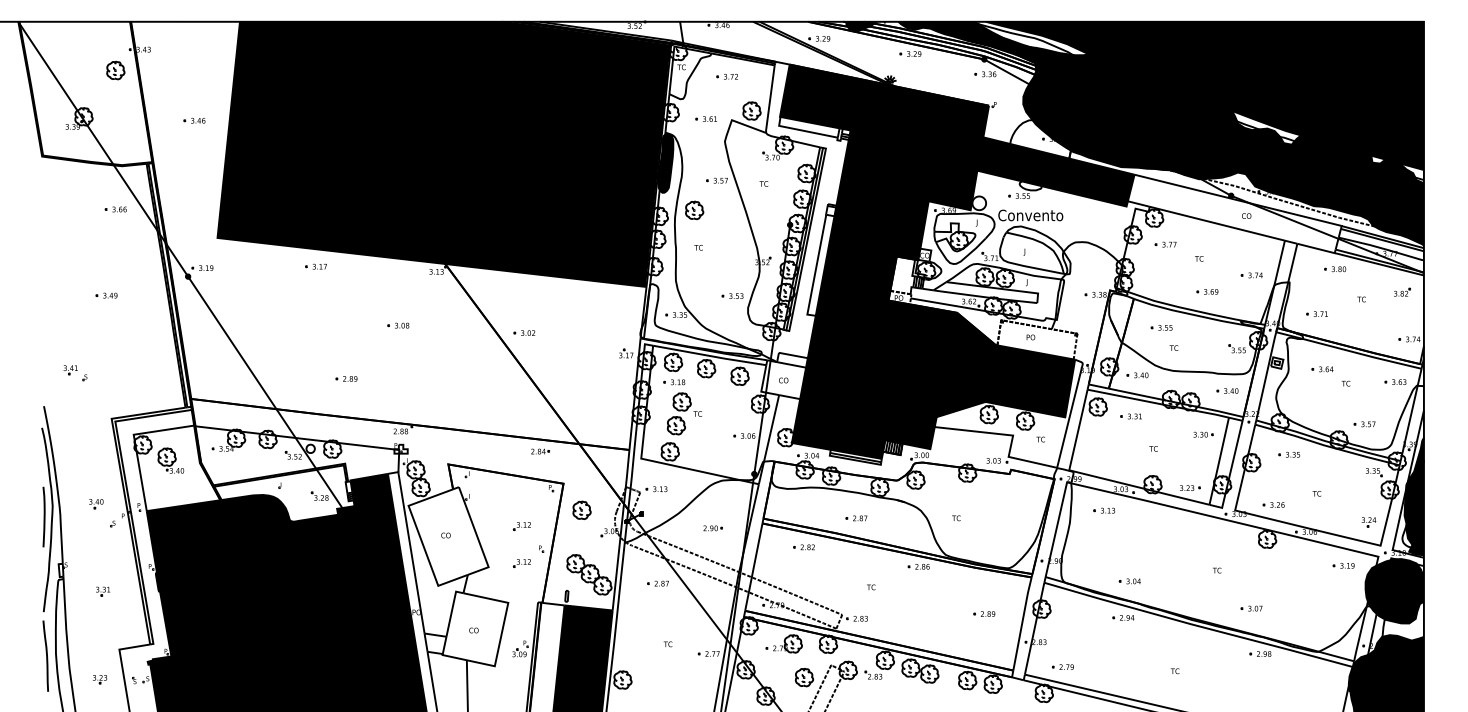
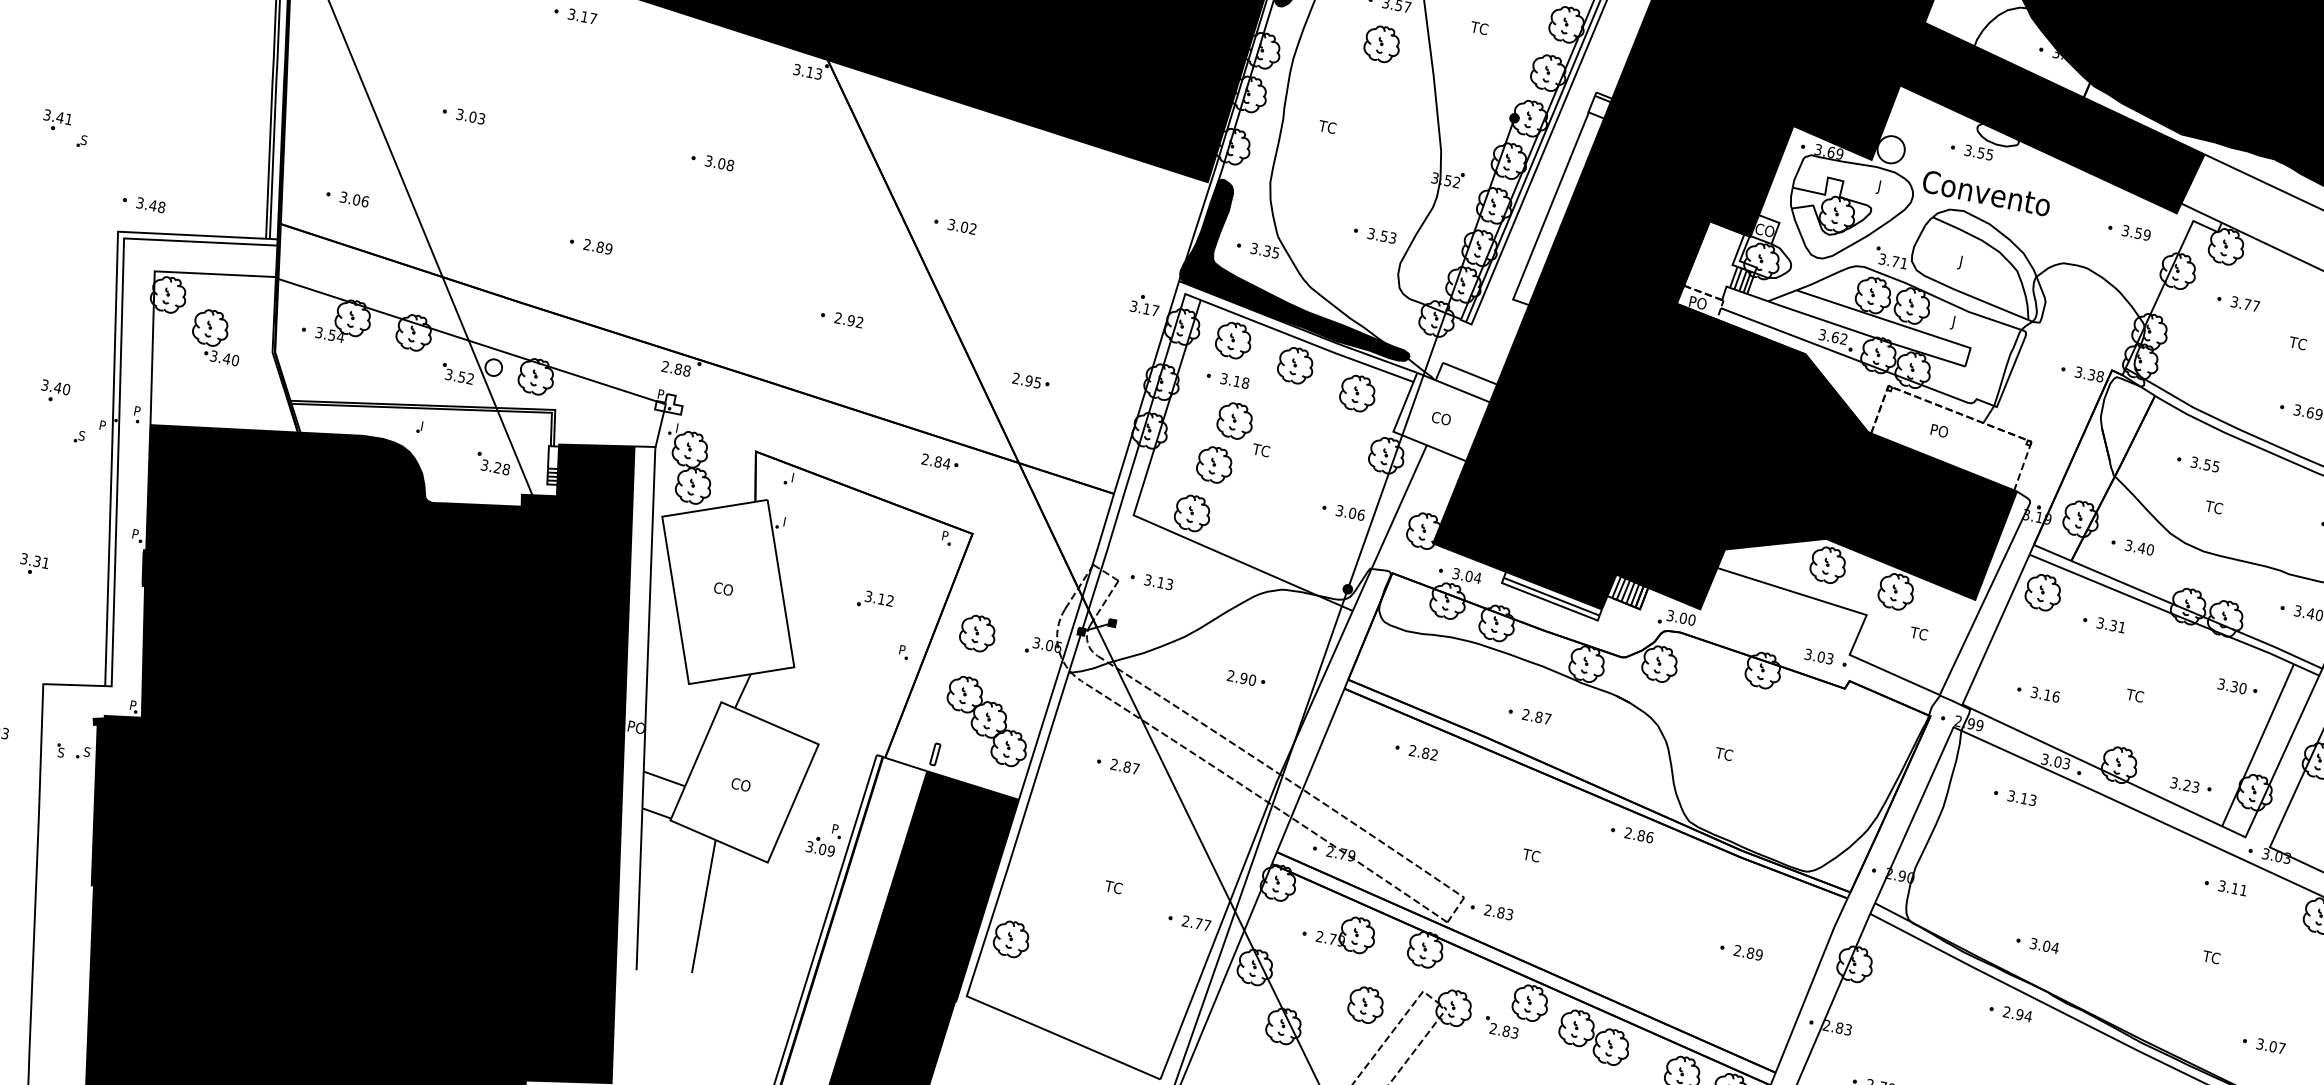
part: (694, 210) -> (1382, 44), moved
part: (1104, 220) -> (2128, 231), added
fill: (700, 320) -> (1302, 269), added
part: (270, 326) -> (463, 113), added
part: (221, 379) -> (347, 197), added
part: (477, 390) -> (841, 318), added
part: (121, 402) -> (143, 203), added
part: (577, 402) -> (1031, 381), added
part: (1105, 457) -> (2038, 693), added
part: (581, 509) -> (977, 631), moved
part: (1216, 534) -> (2224, 886), added
part: (521, 563) -> (859, 672), removed

